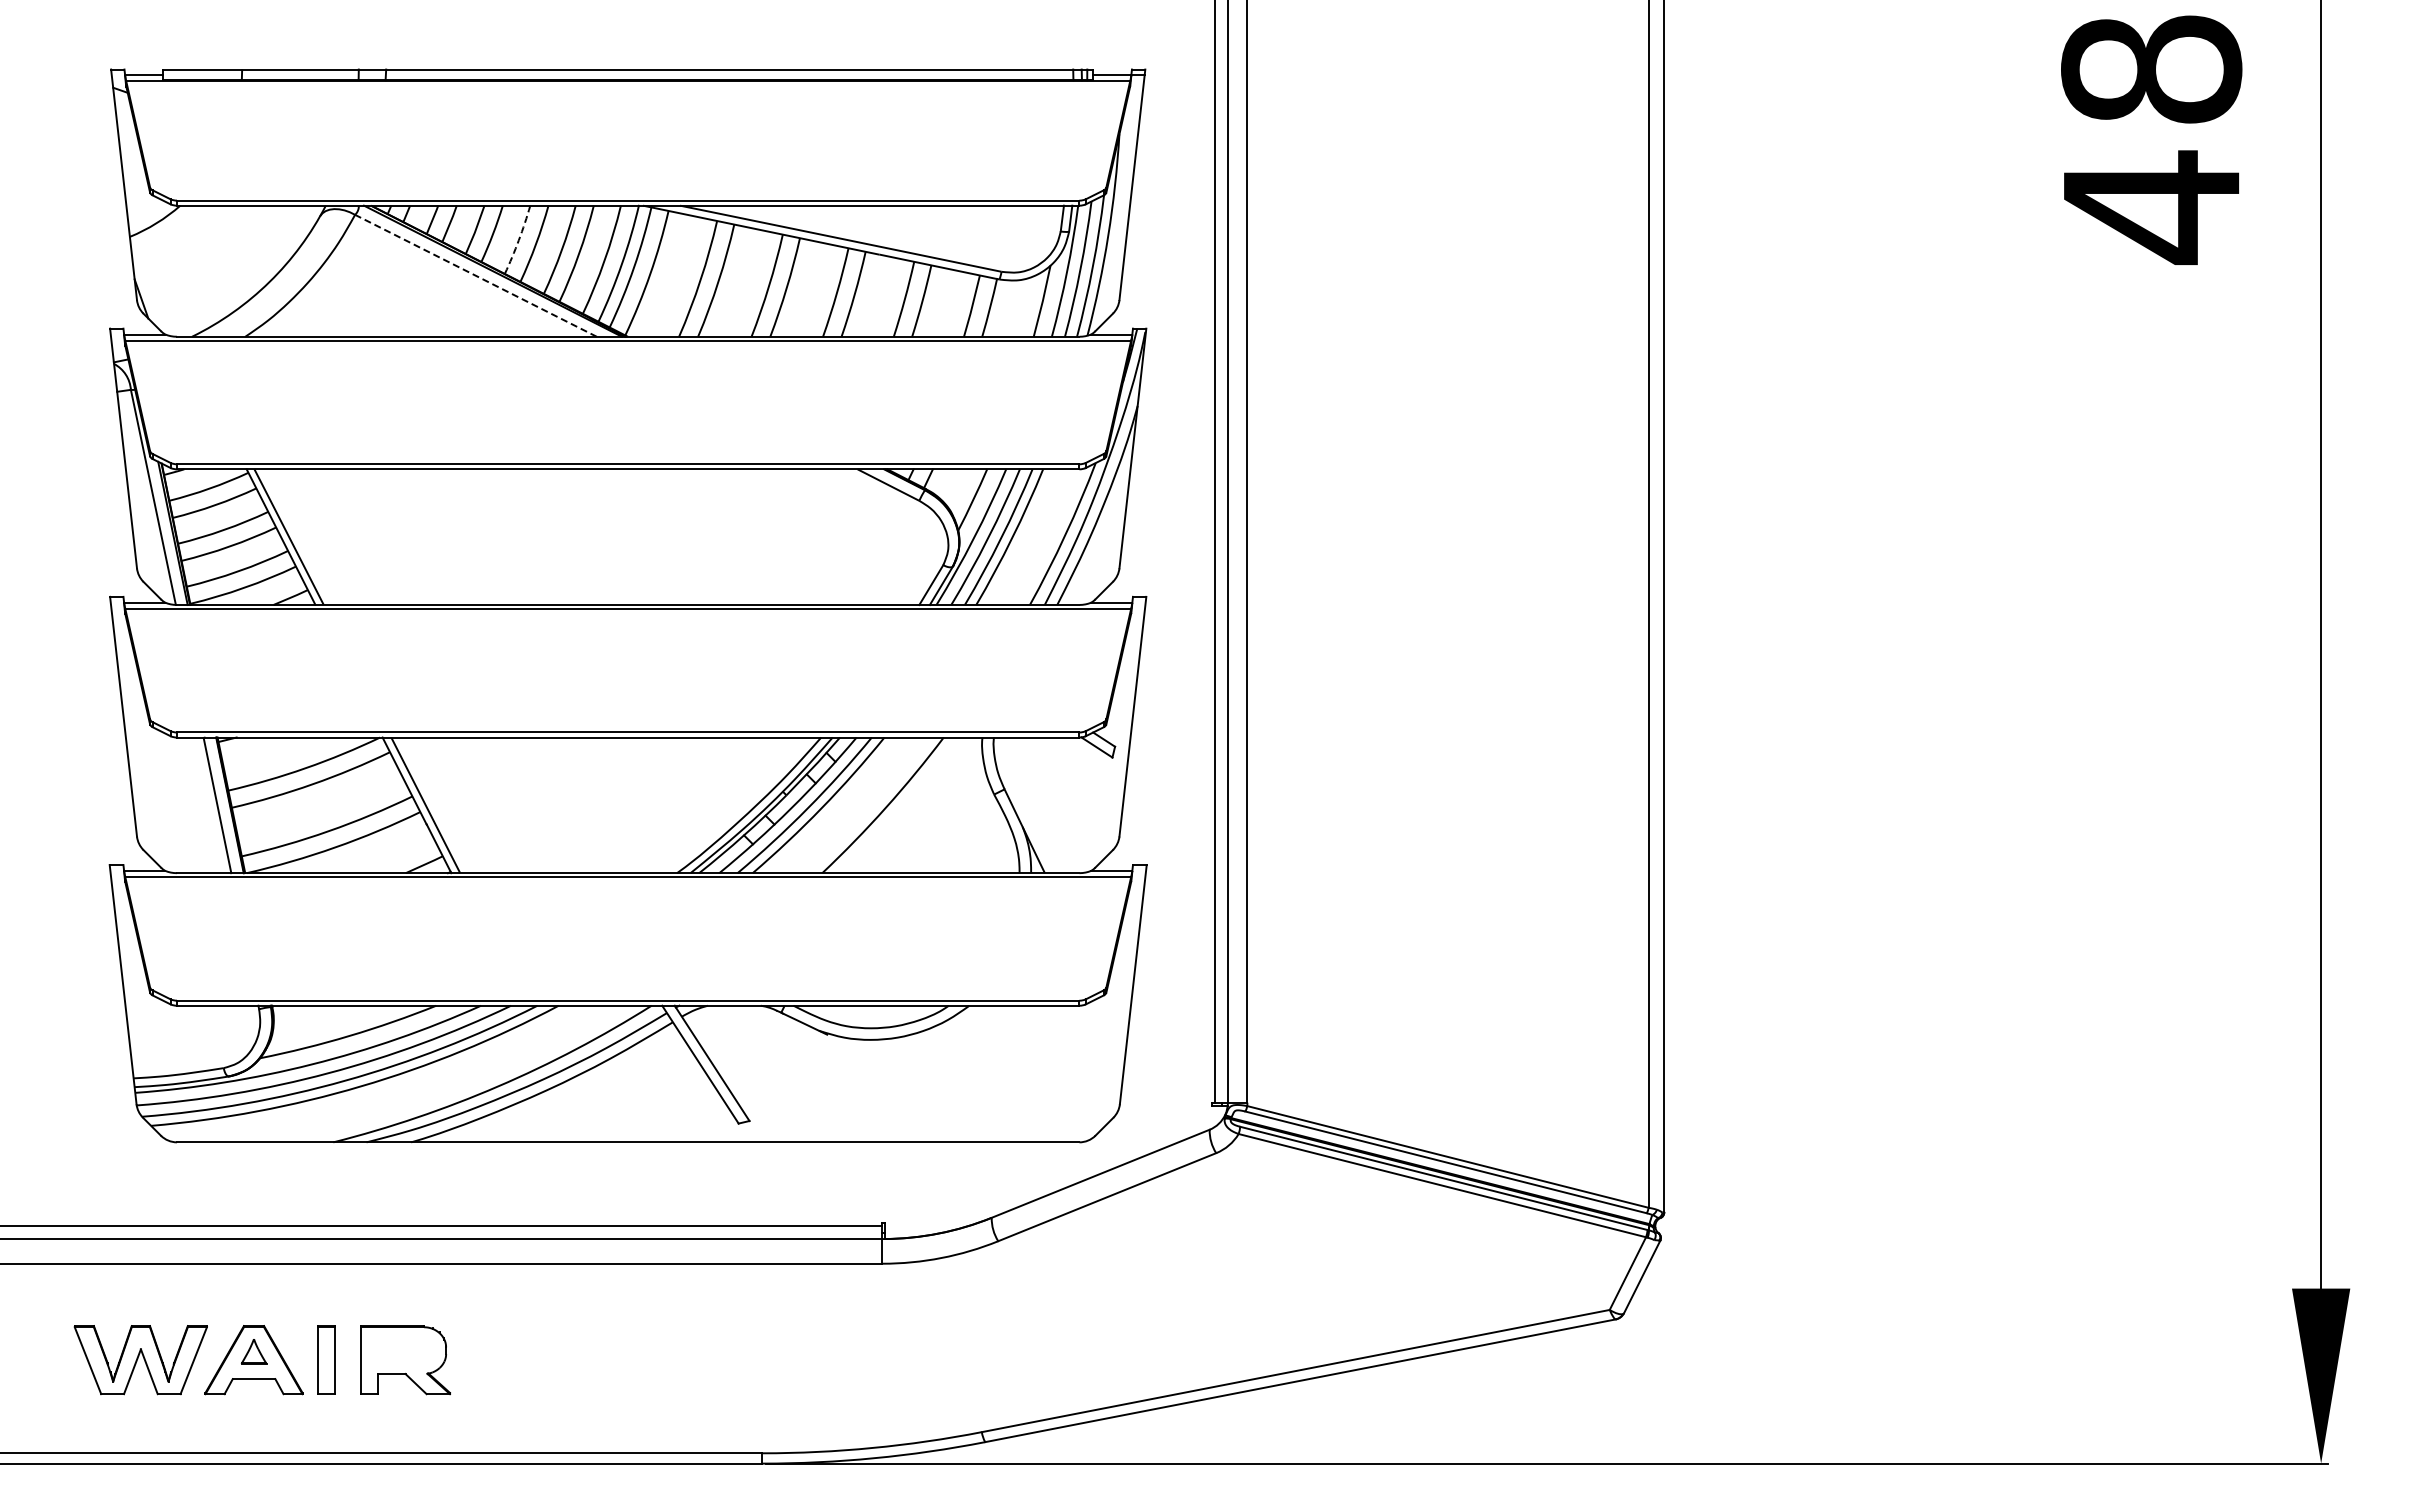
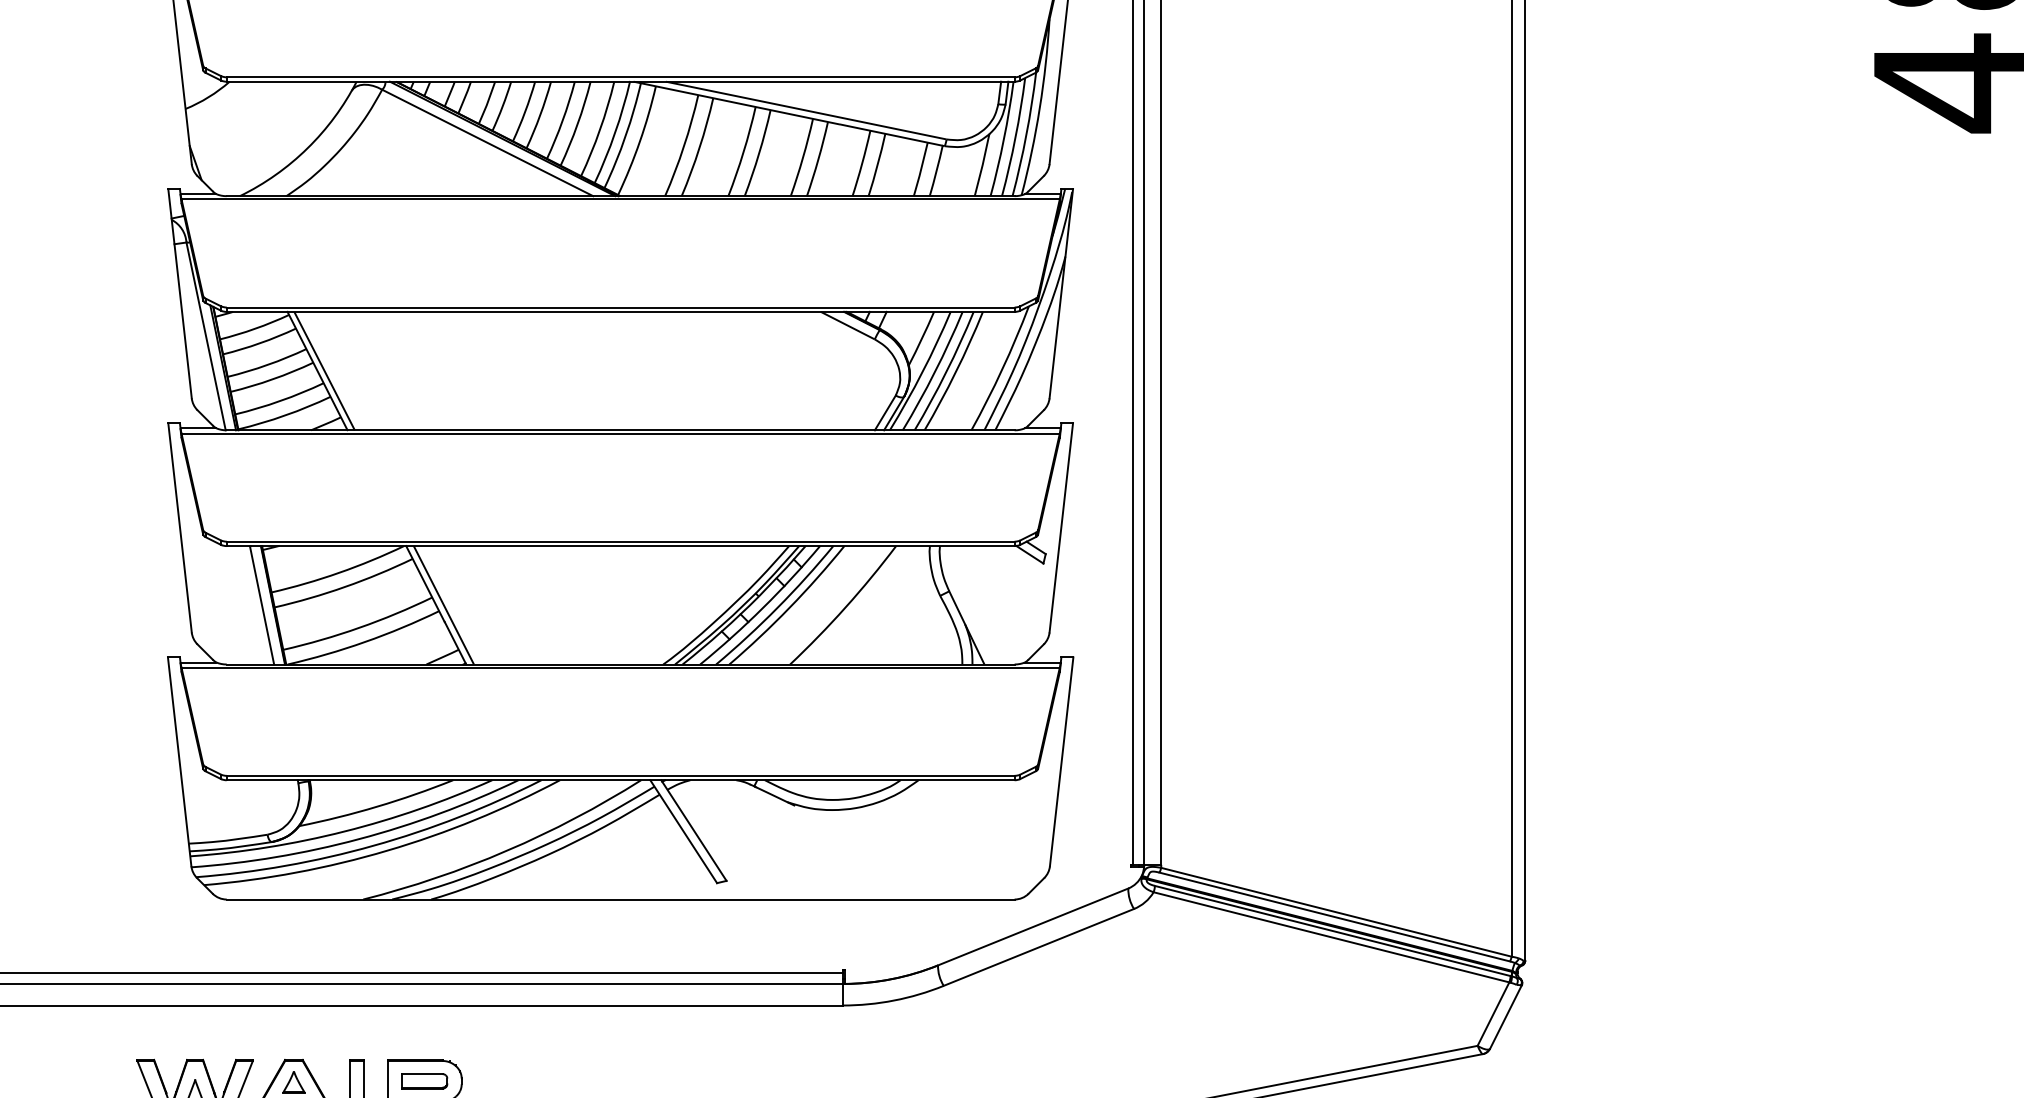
arc: (518, 240) -> (524, 112), dashed -> solid
line: (475, 275) -> (487, 142), dashed -> solid
part: (403, 1350) -> (424, 1081), added

